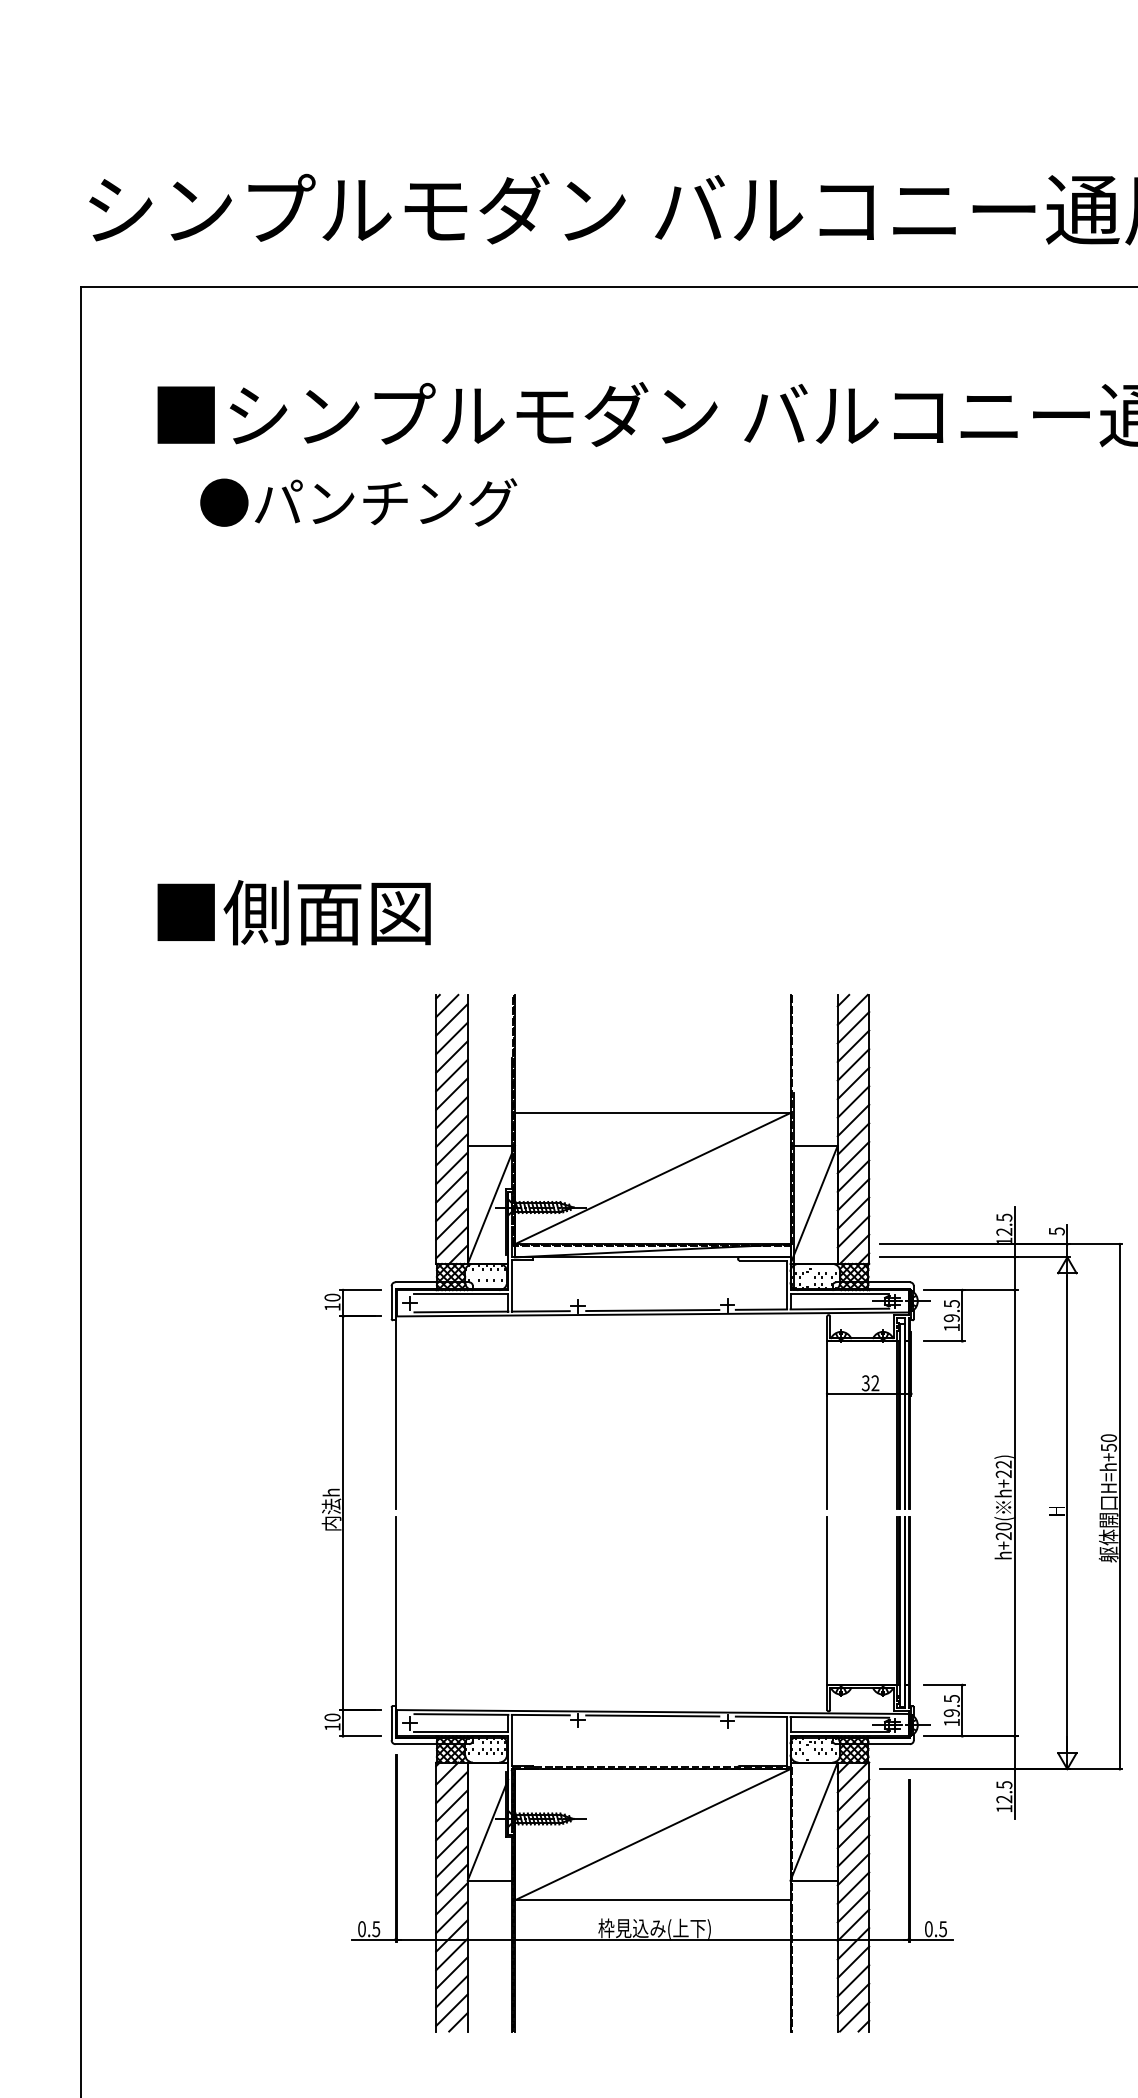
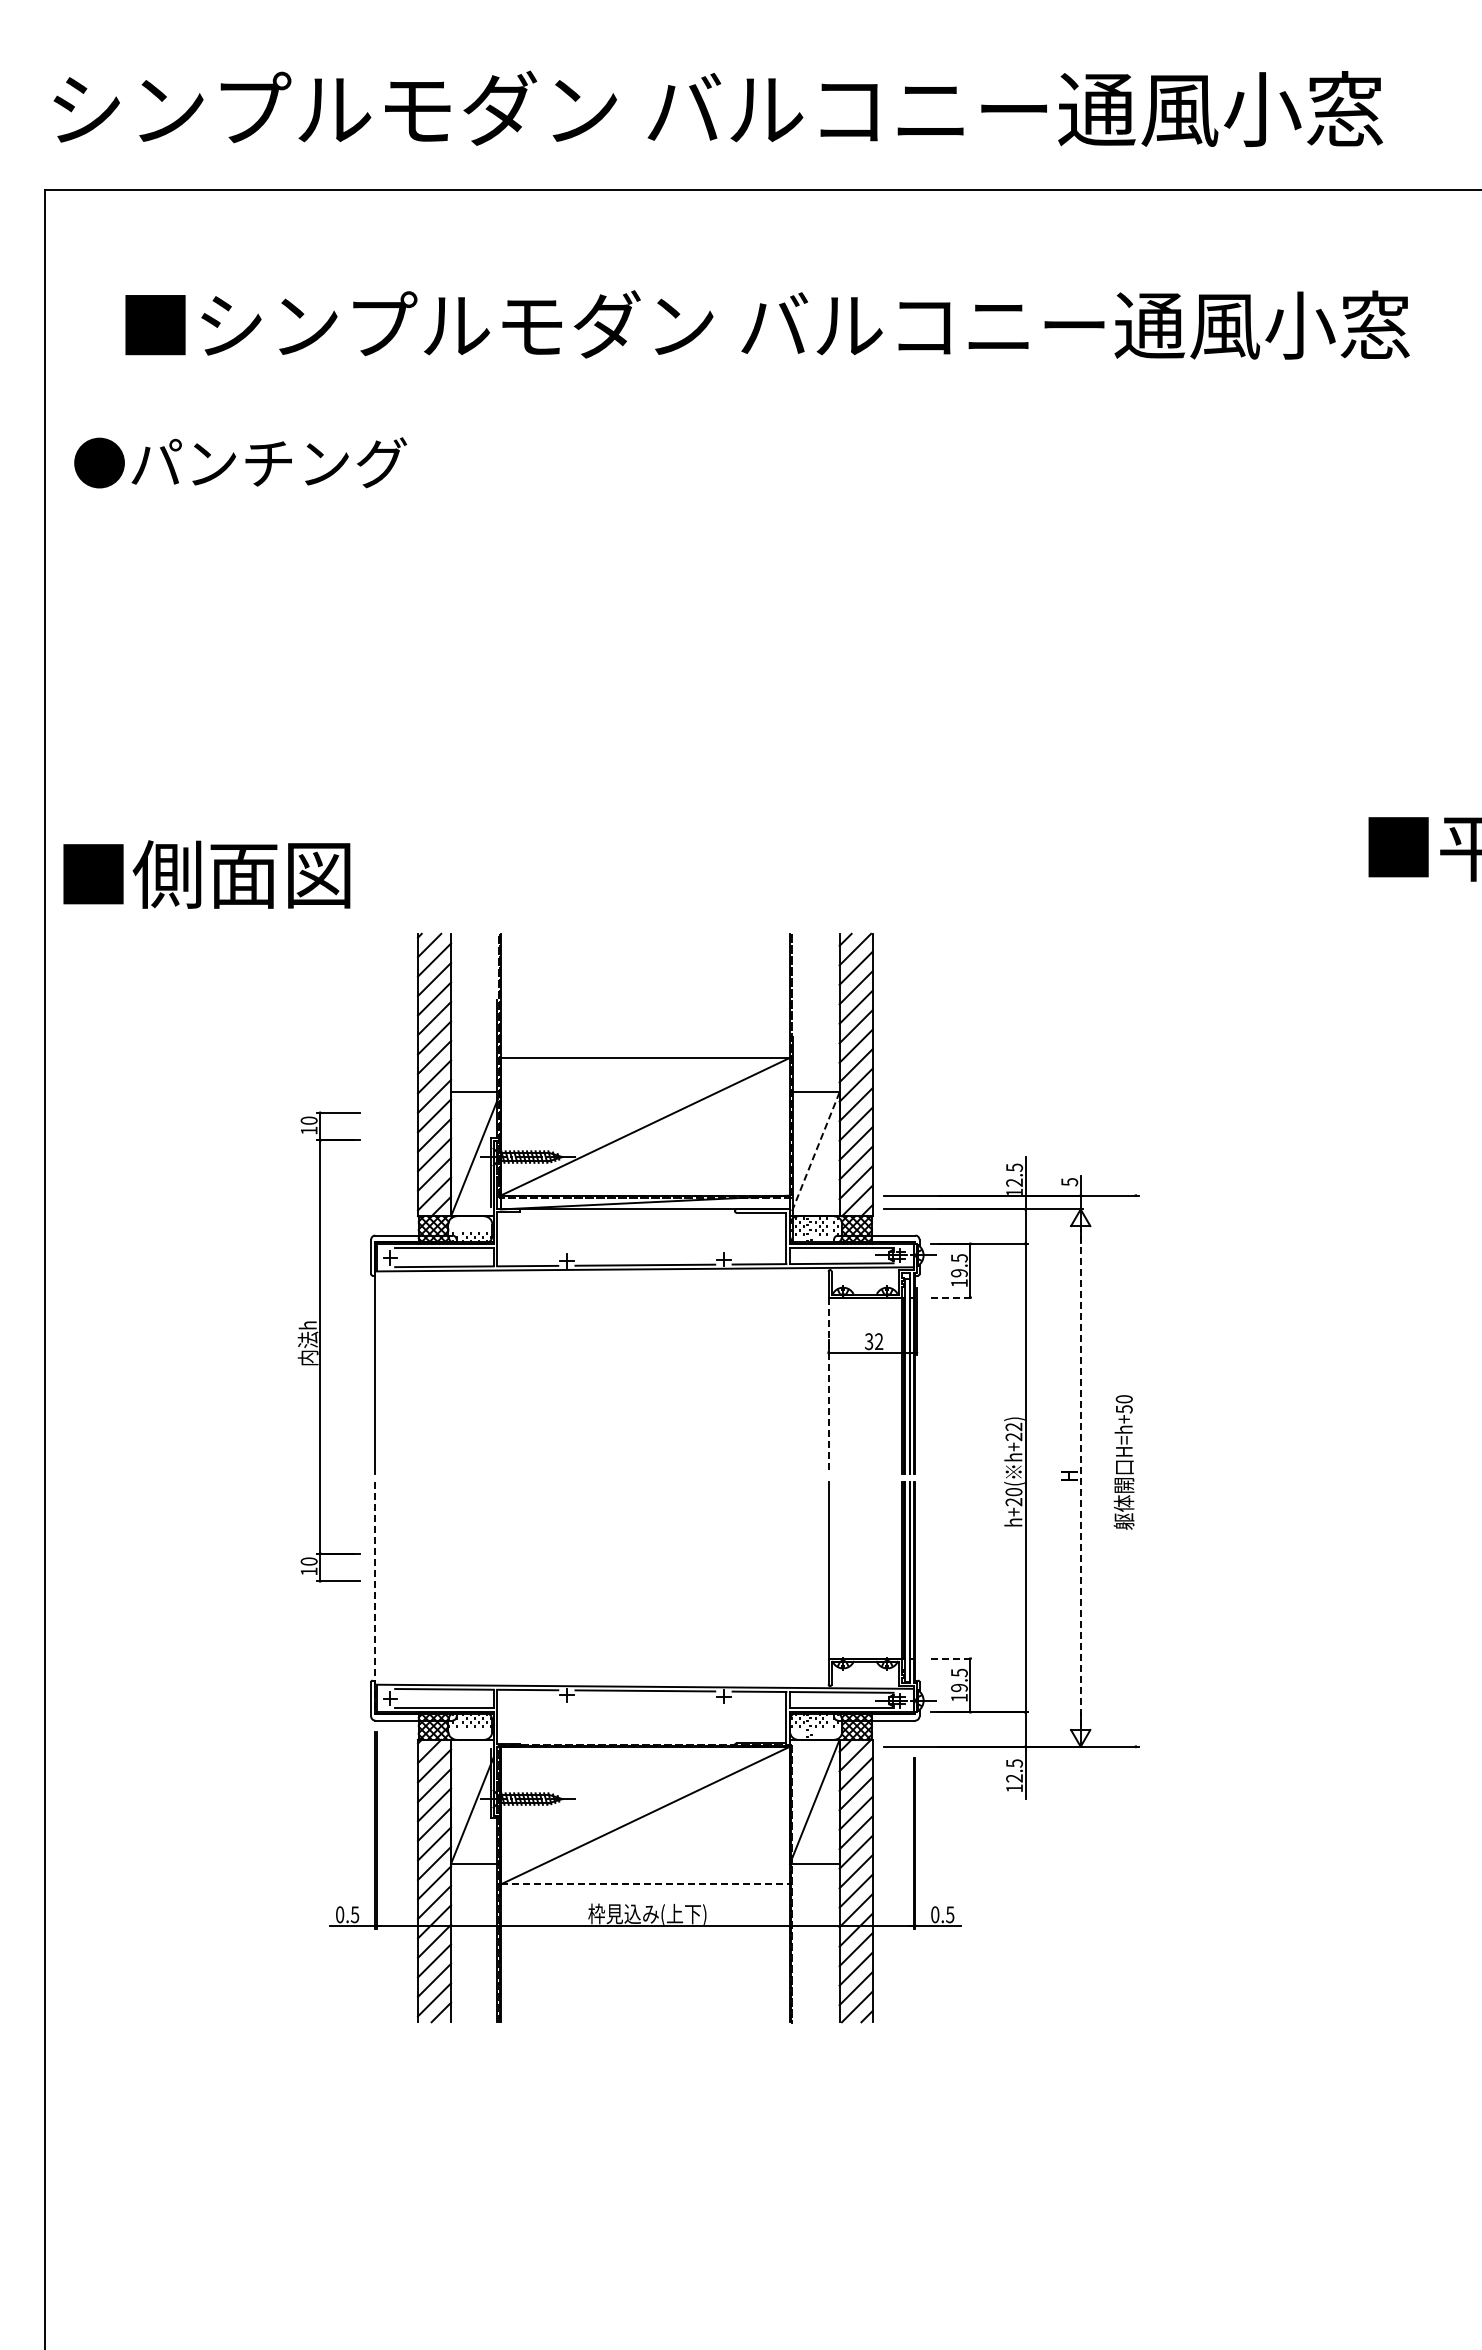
text: (358, 502) -> (240, 462), moved
text: (293, 912) -> (206, 874), moved
line: (813, 1205) -> (814, 1154), solid -> dashed
line: (945, 1341) -> (952, 1297), solid -> dashed
line: (827, 1426) -> (828, 1386), solid -> dashed
line: (1119, 1506) -> (1135, 1470), removed
part: (343, 1512) -> (320, 1346), moved
line: (1067, 1512) -> (1080, 1477), solid -> dashed
line: (395, 1626) -> (375, 1597), solid -> dashed
line: (945, 1685) -> (952, 1658), solid -> dashed
line: (652, 1900) -> (645, 1884), solid -> dashed

